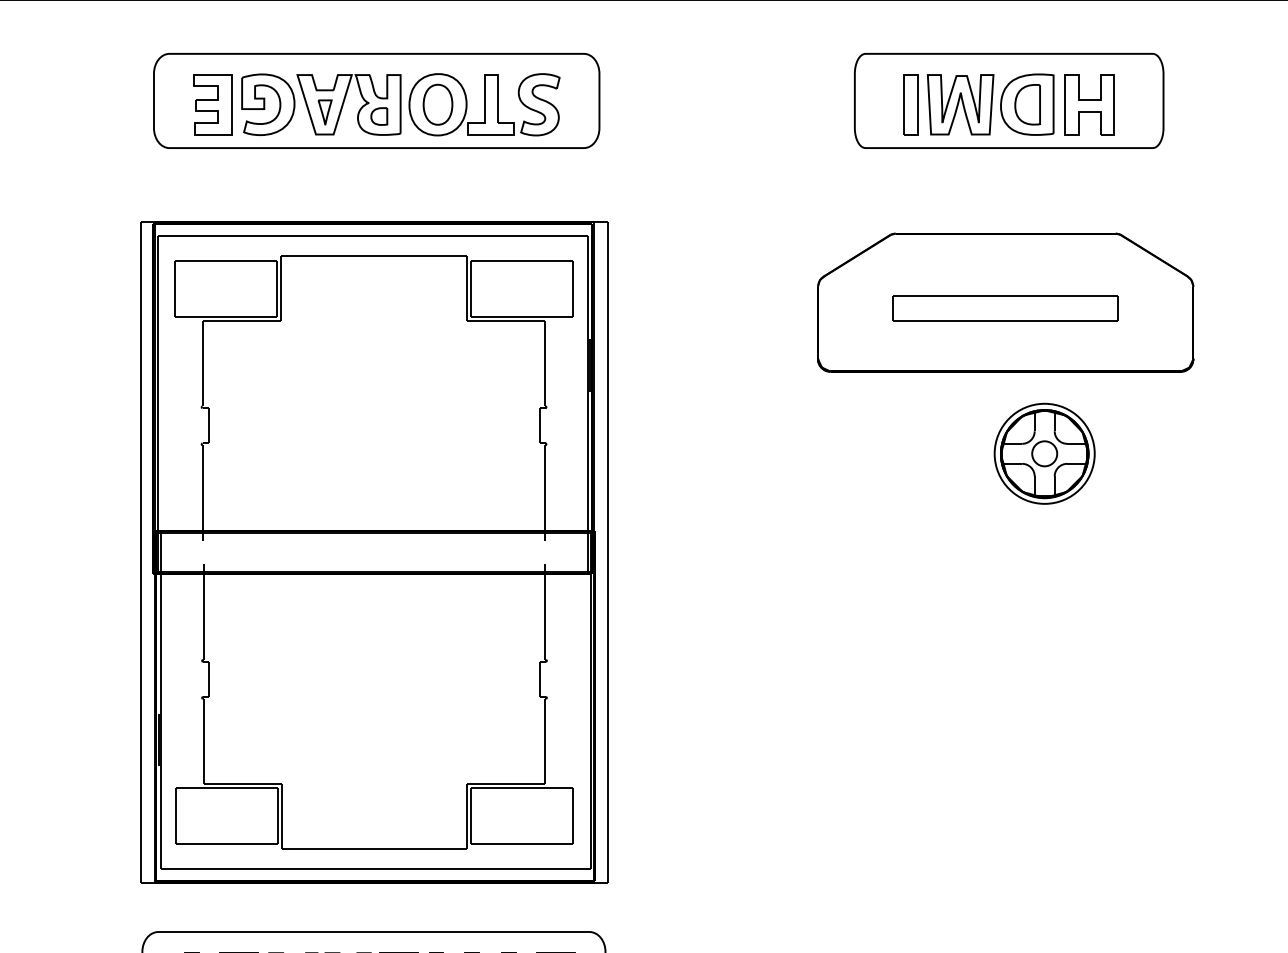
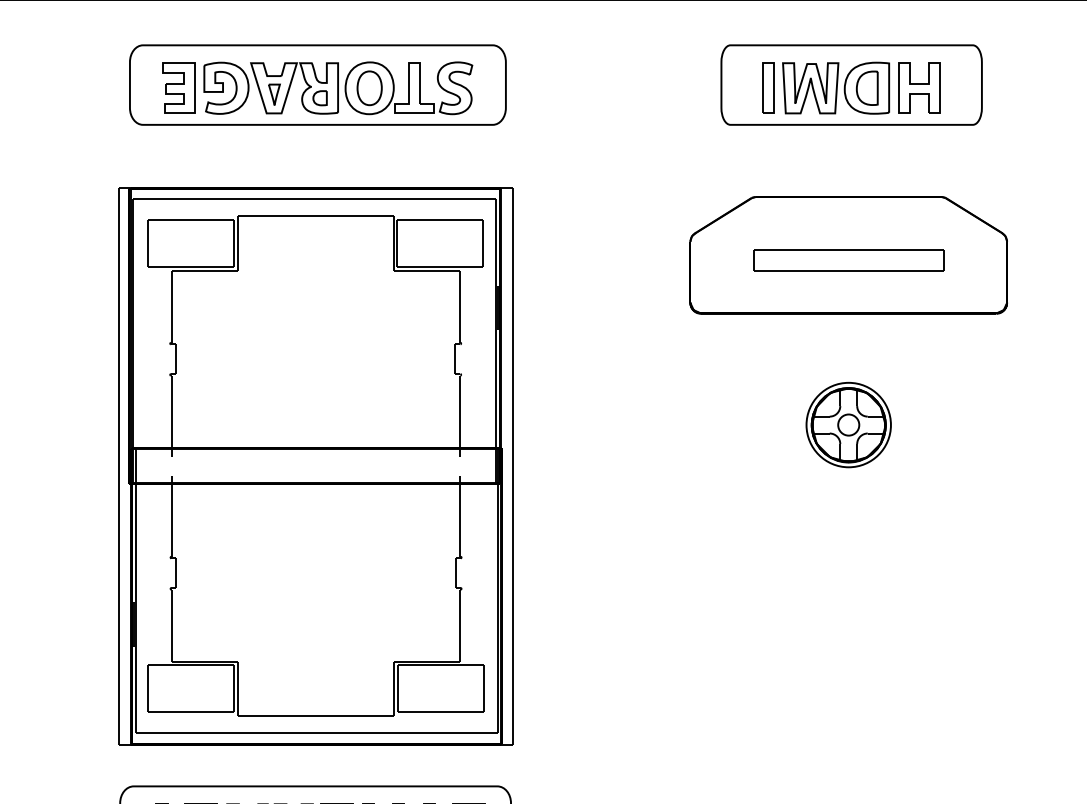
part: (1044, 453) -> (848, 424), moved

